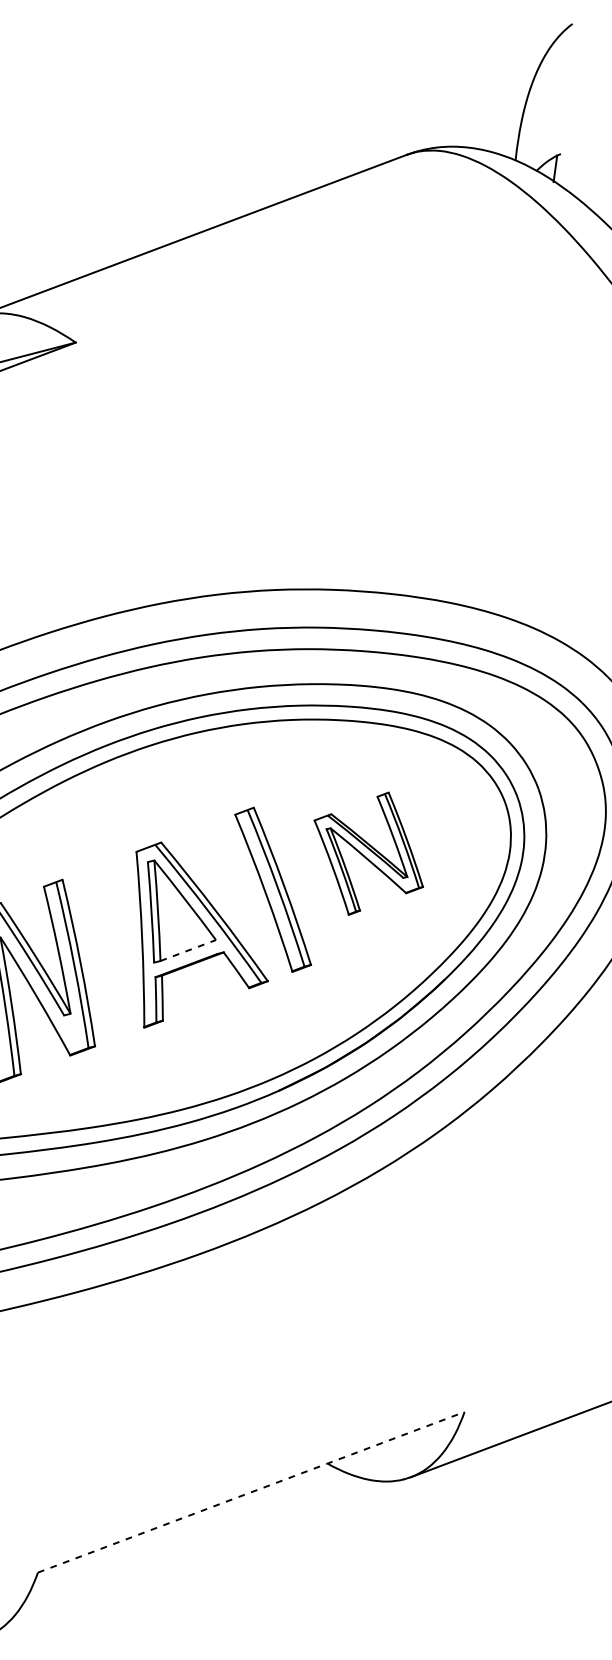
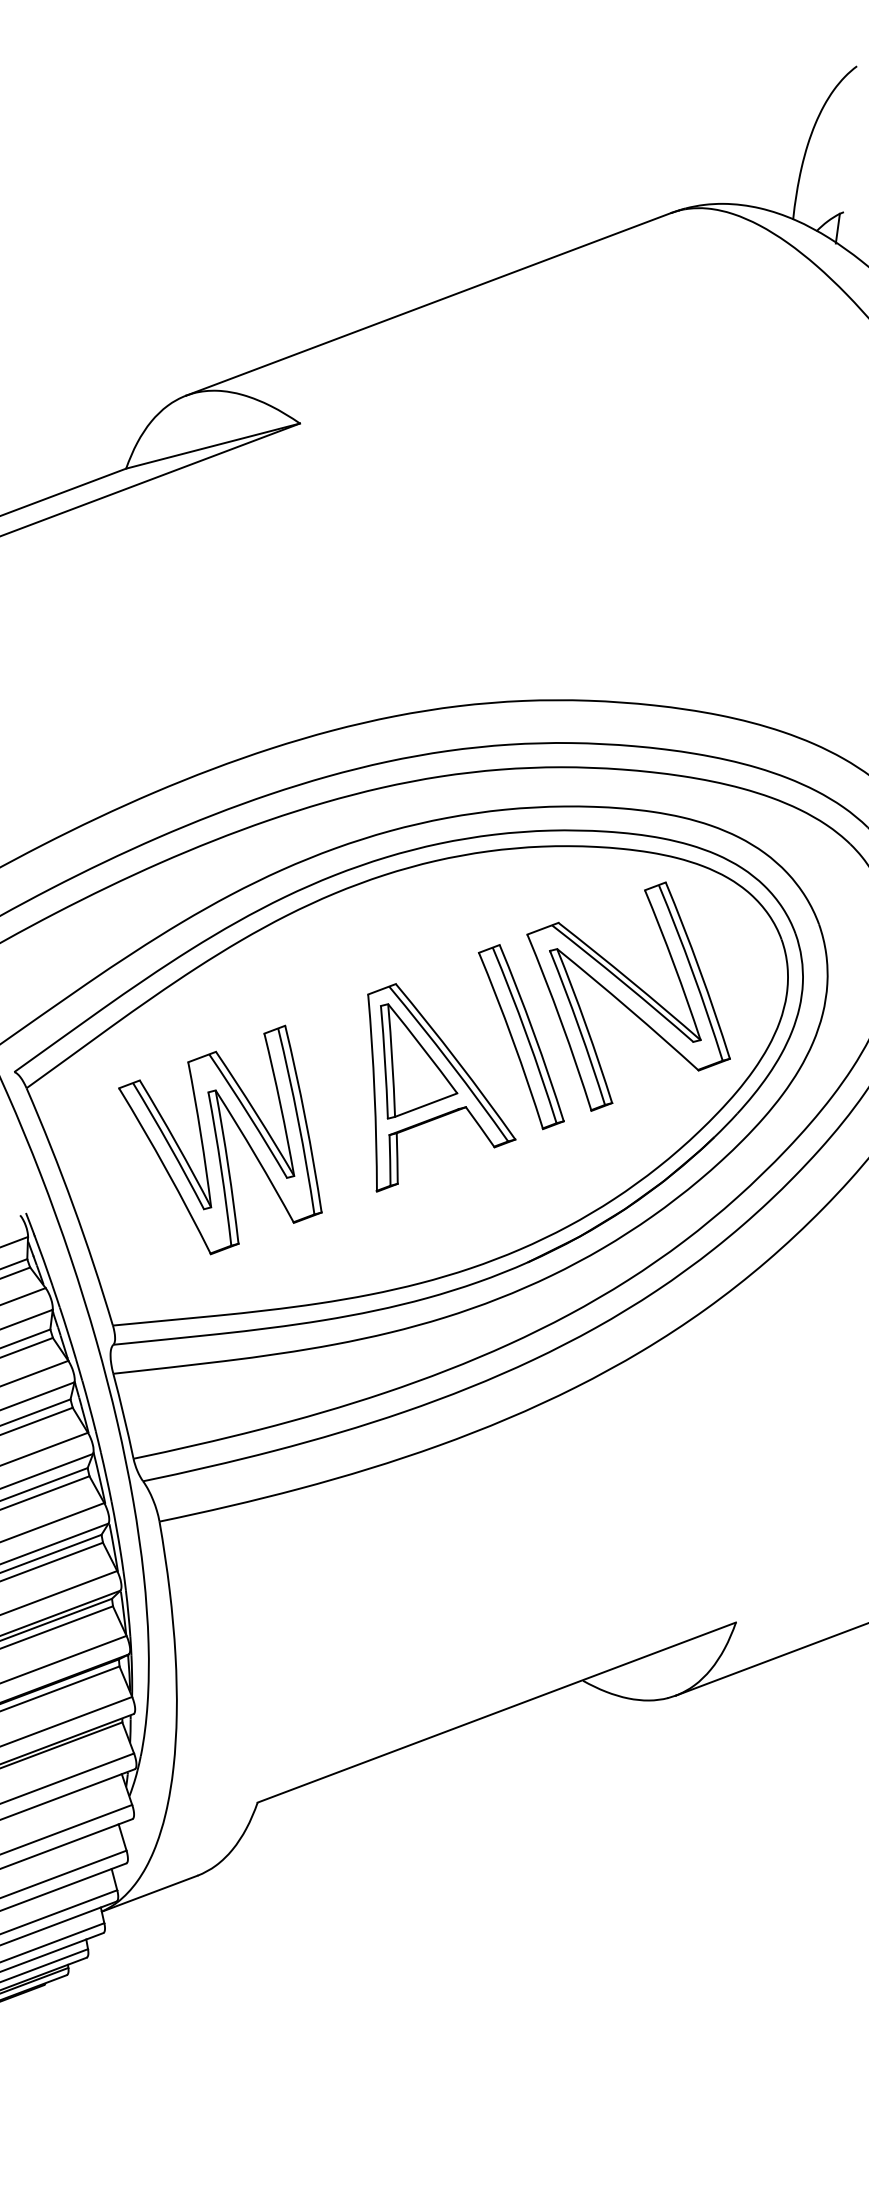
part: (368, 853) -> (628, 996), size x1.67
line: (188, 949) -> (426, 1104), dashed -> solid
line: (250, 1492) -> (496, 1712), dashed -> solid

